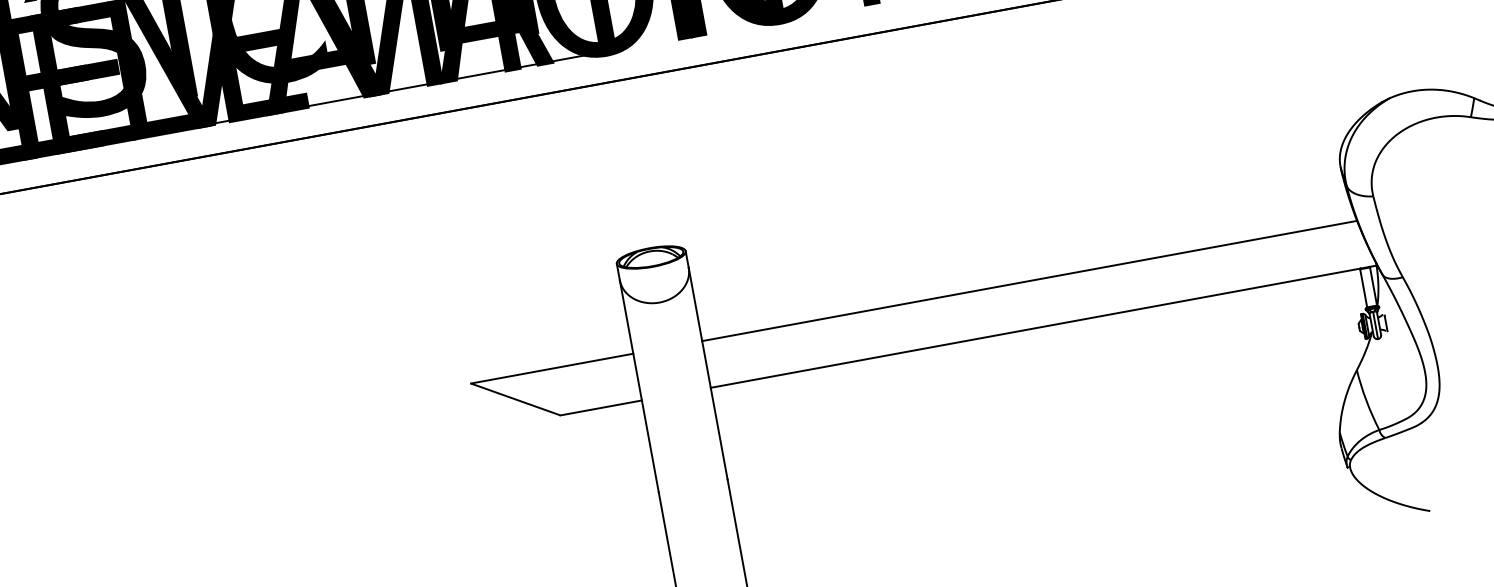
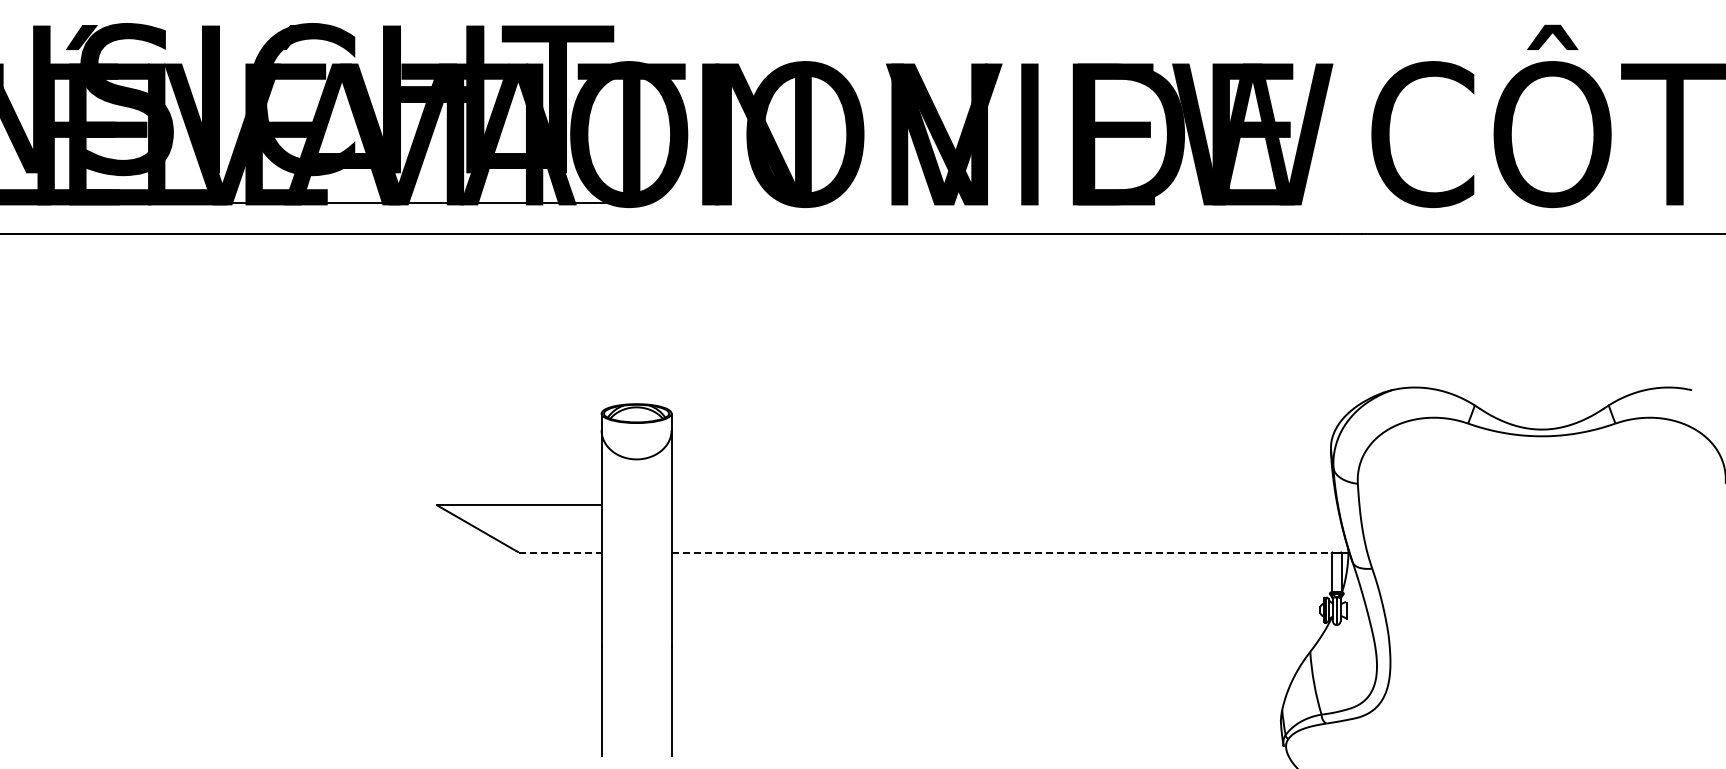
line: (1029, 281) -> (1004, 505), removed
line: (1036, 328) -> (1002, 552), solid -> dashed
line: (601, 407) -> (560, 552), solid -> dashed

